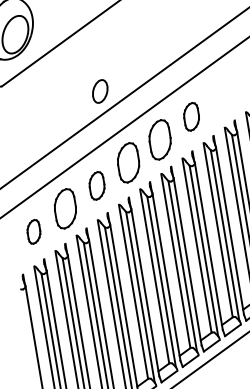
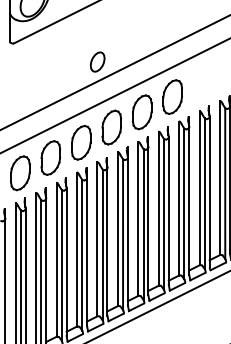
part: (191, 116) -> (172, 96), size x1.43
part: (97, 185) -> (81, 142), size x1.43
part: (34, 232) -> (20, 173), size x1.67

